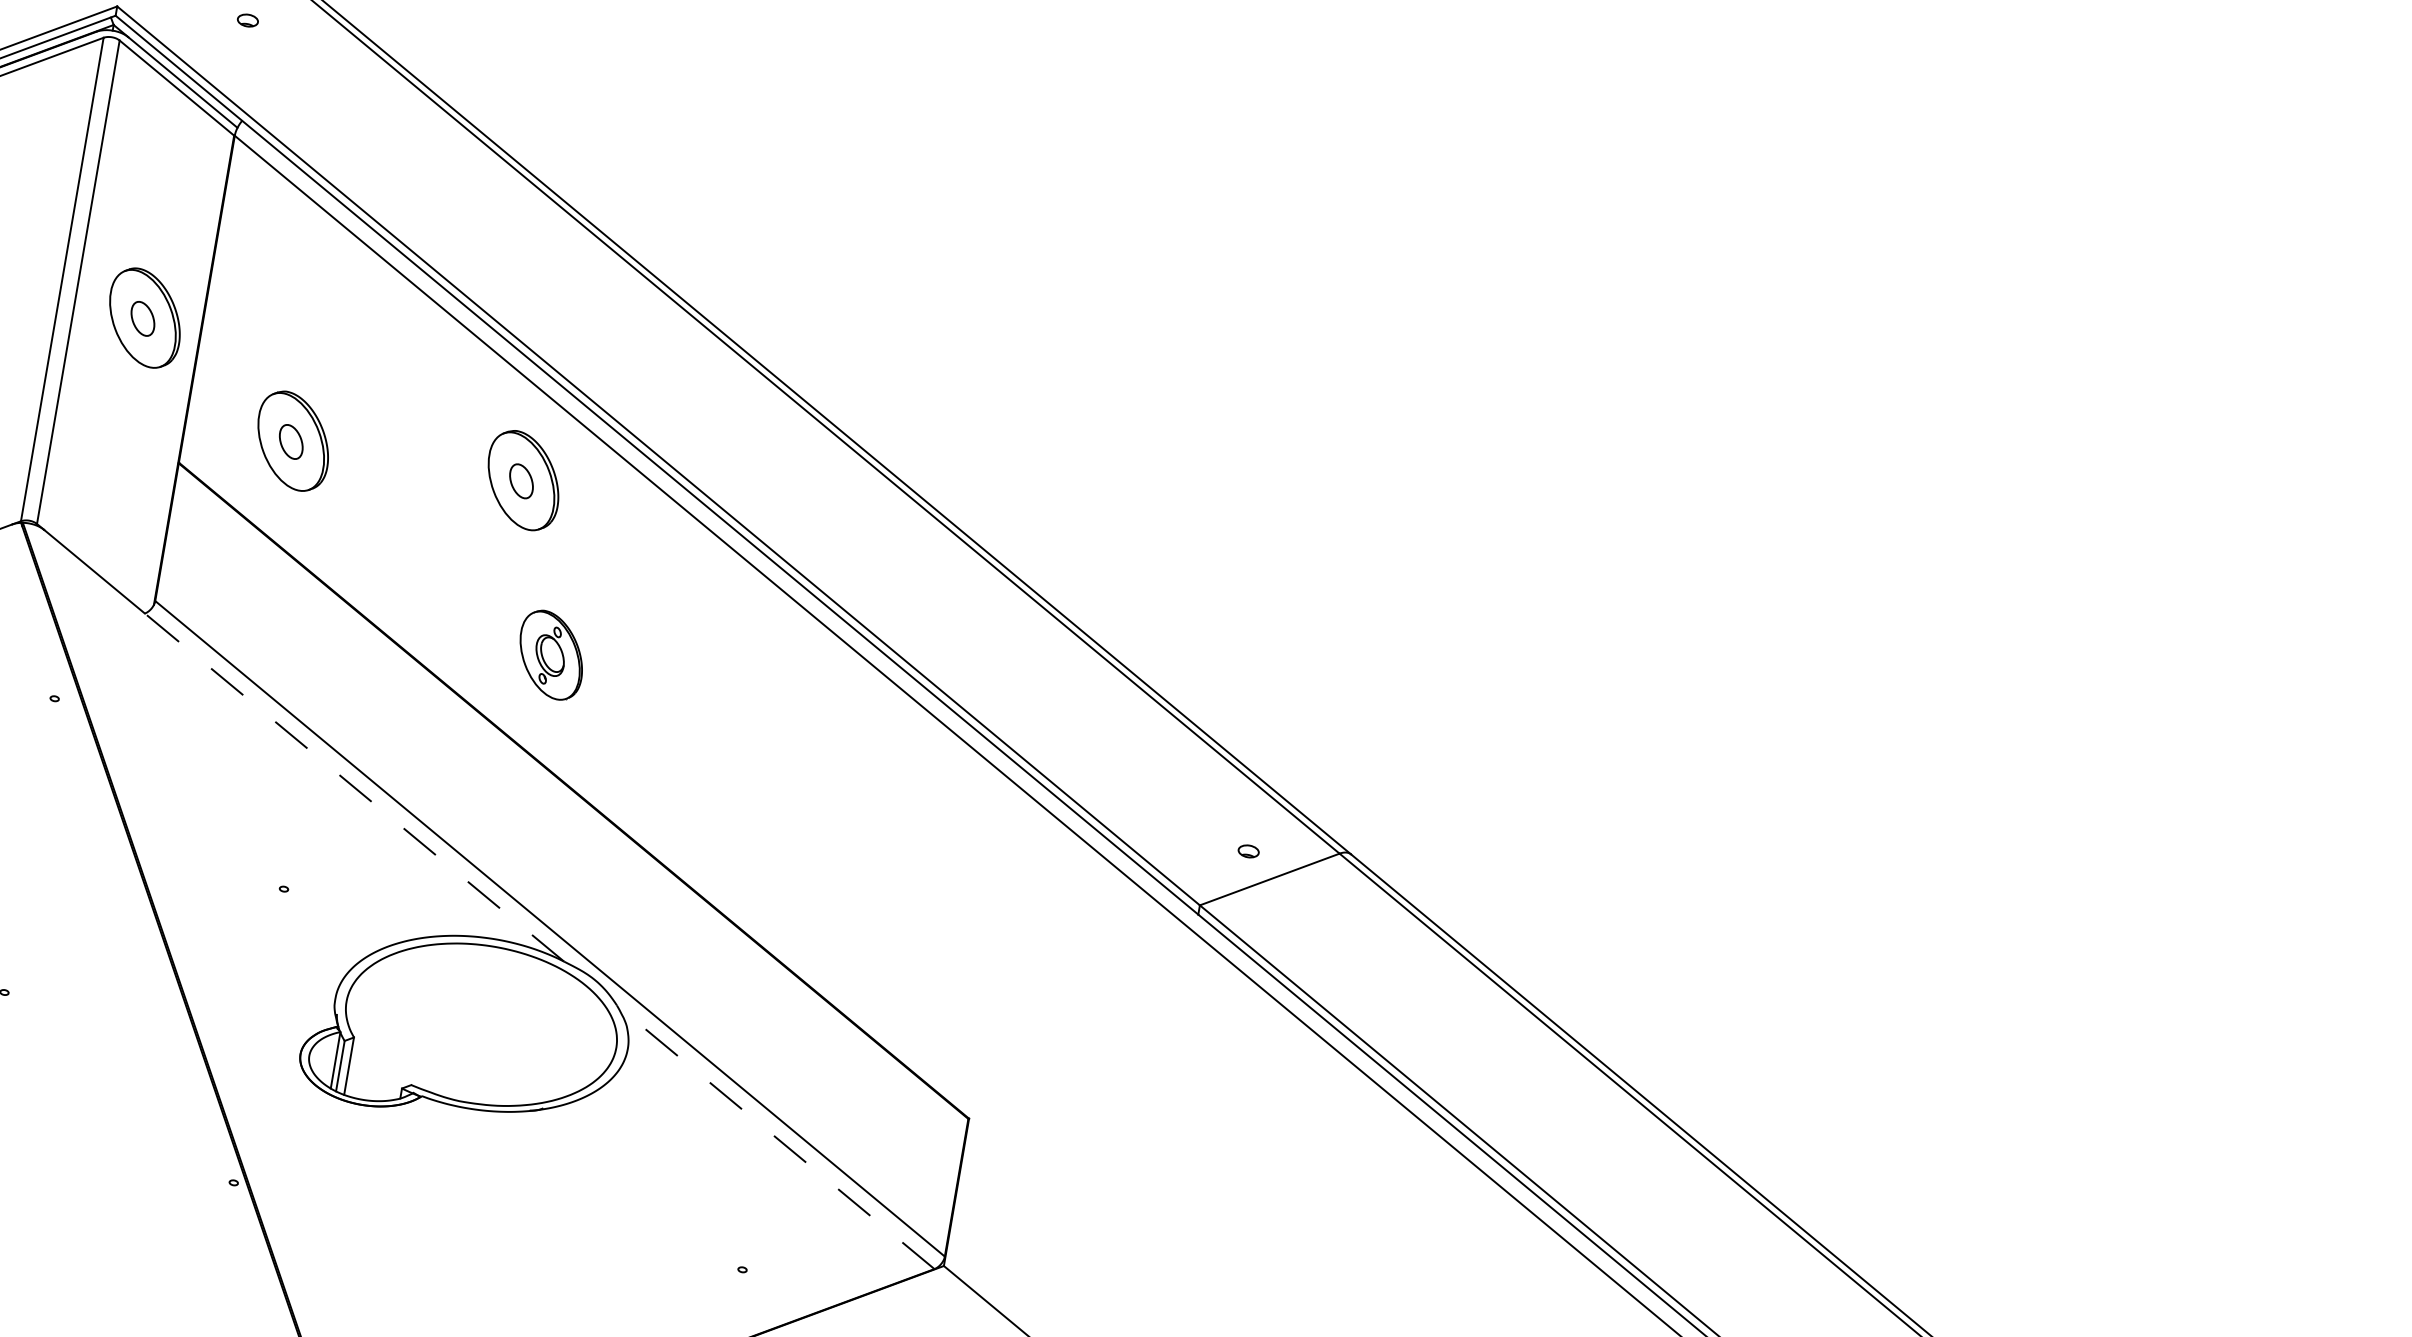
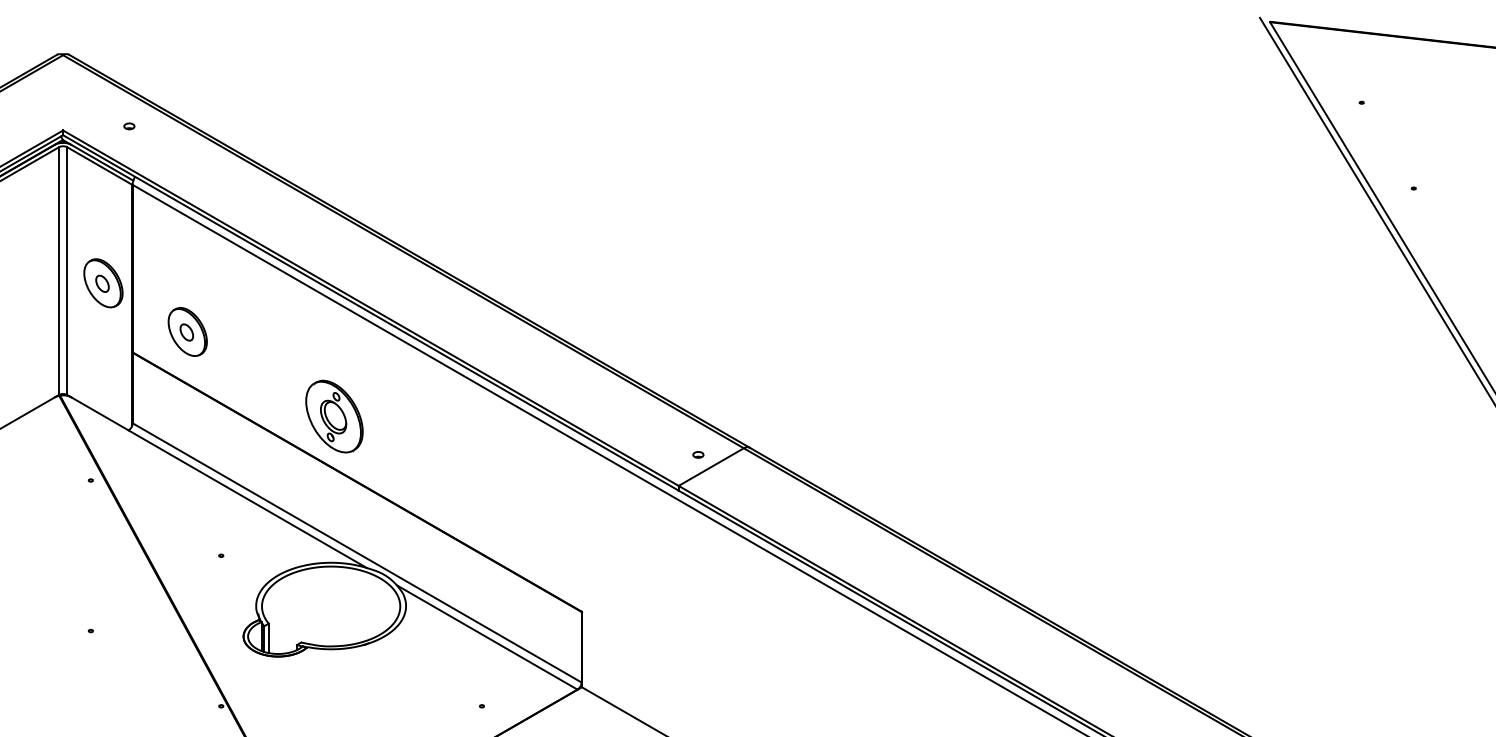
part: (523, 479) -> (305, 331), removed
part: (551, 655) -> (334, 416), size x1.67
line: (353, 788) -> (247, 499), dashed -> solid
line: (774, 1137) -> (486, 637), dashed -> solid

